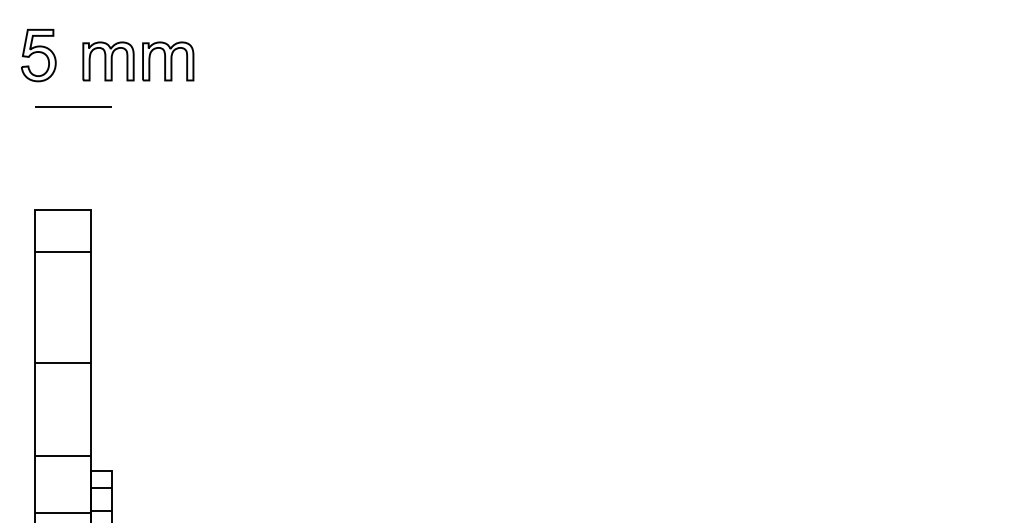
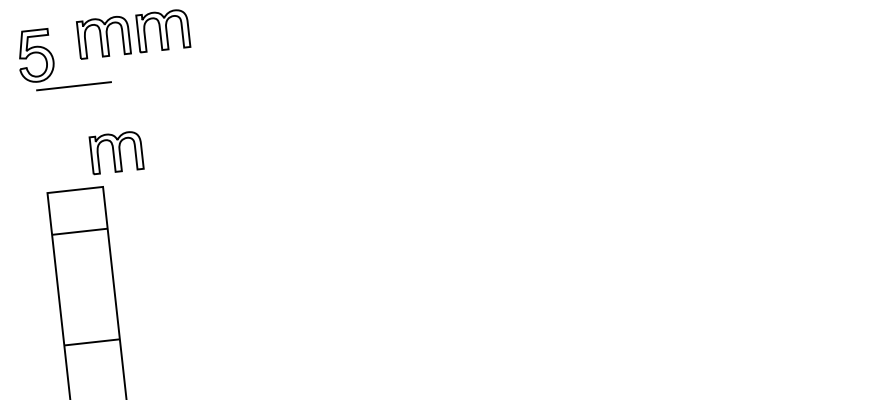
part: (38, 55) -> (35, 56), moved
part: (108, 177) -> (116, 152), added

